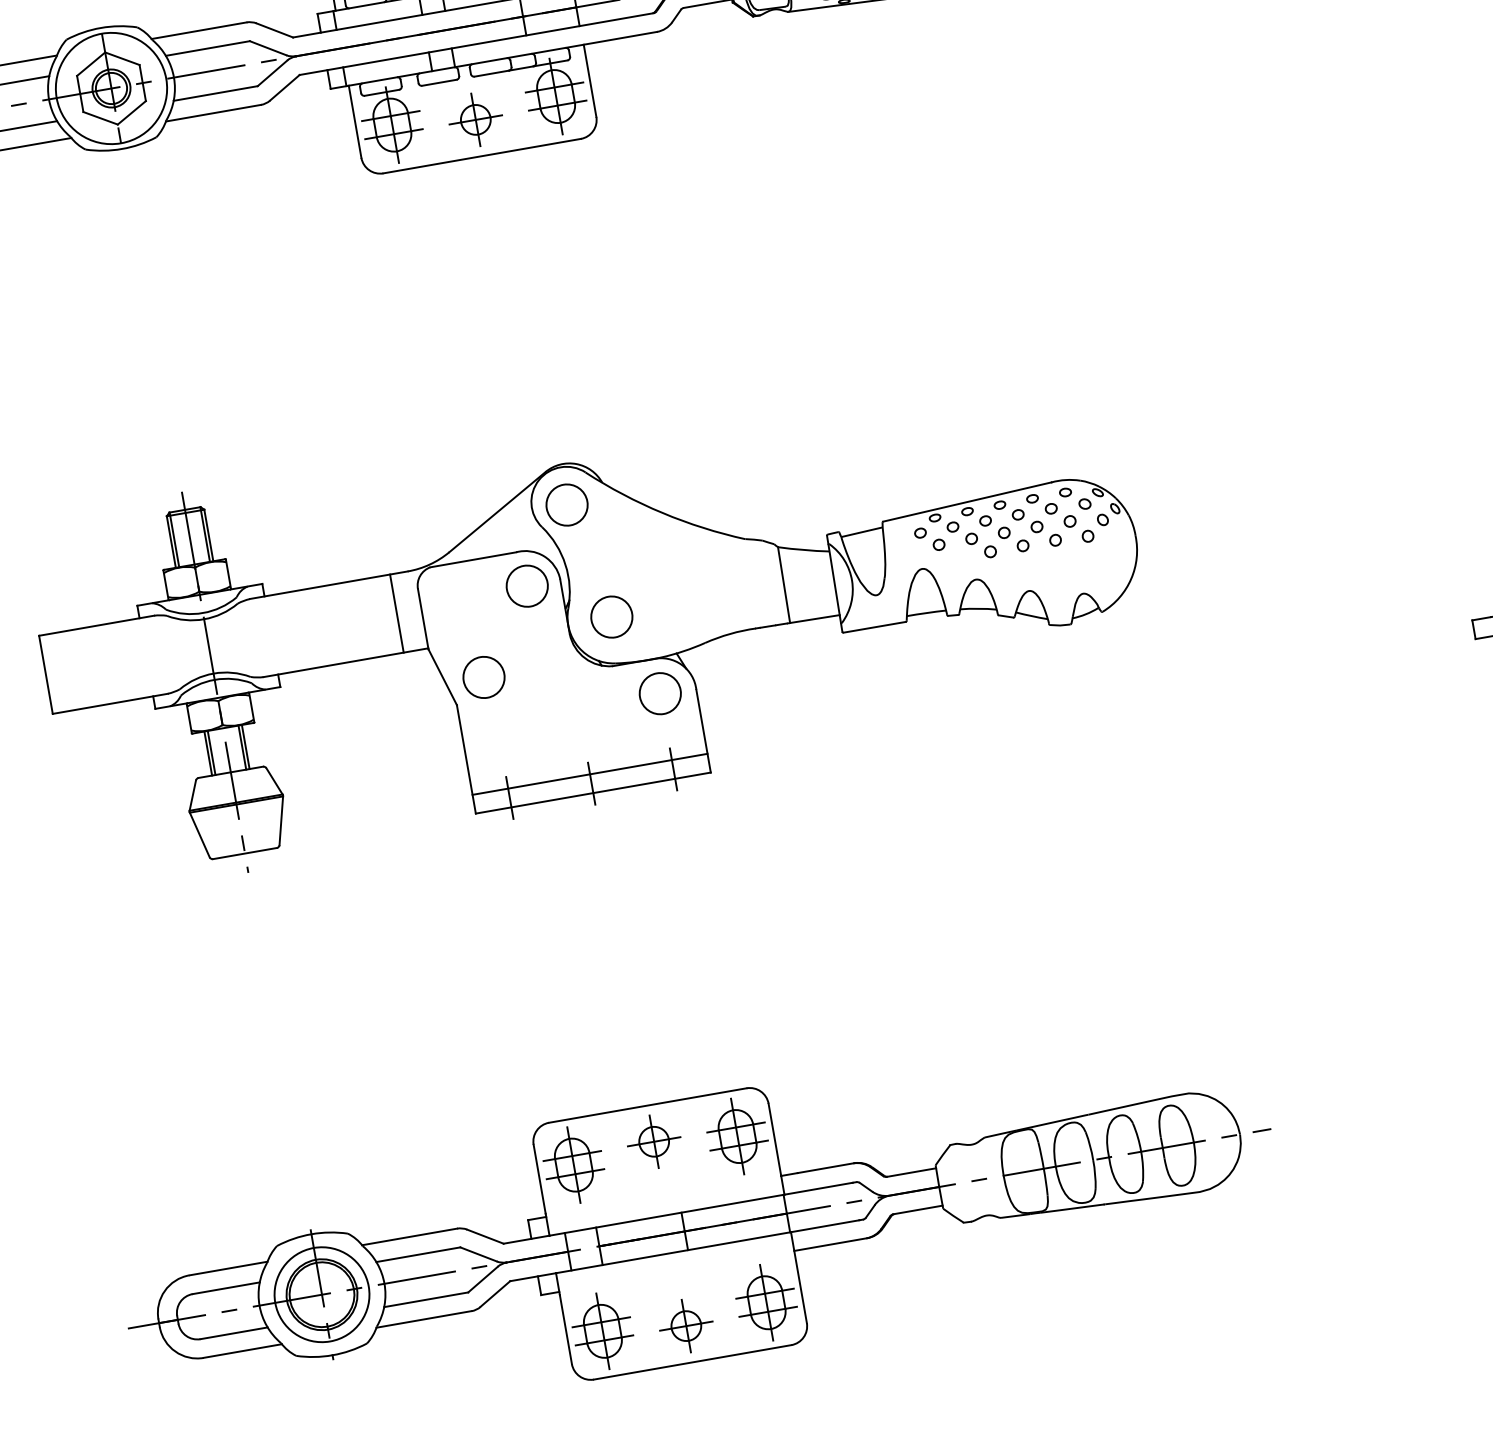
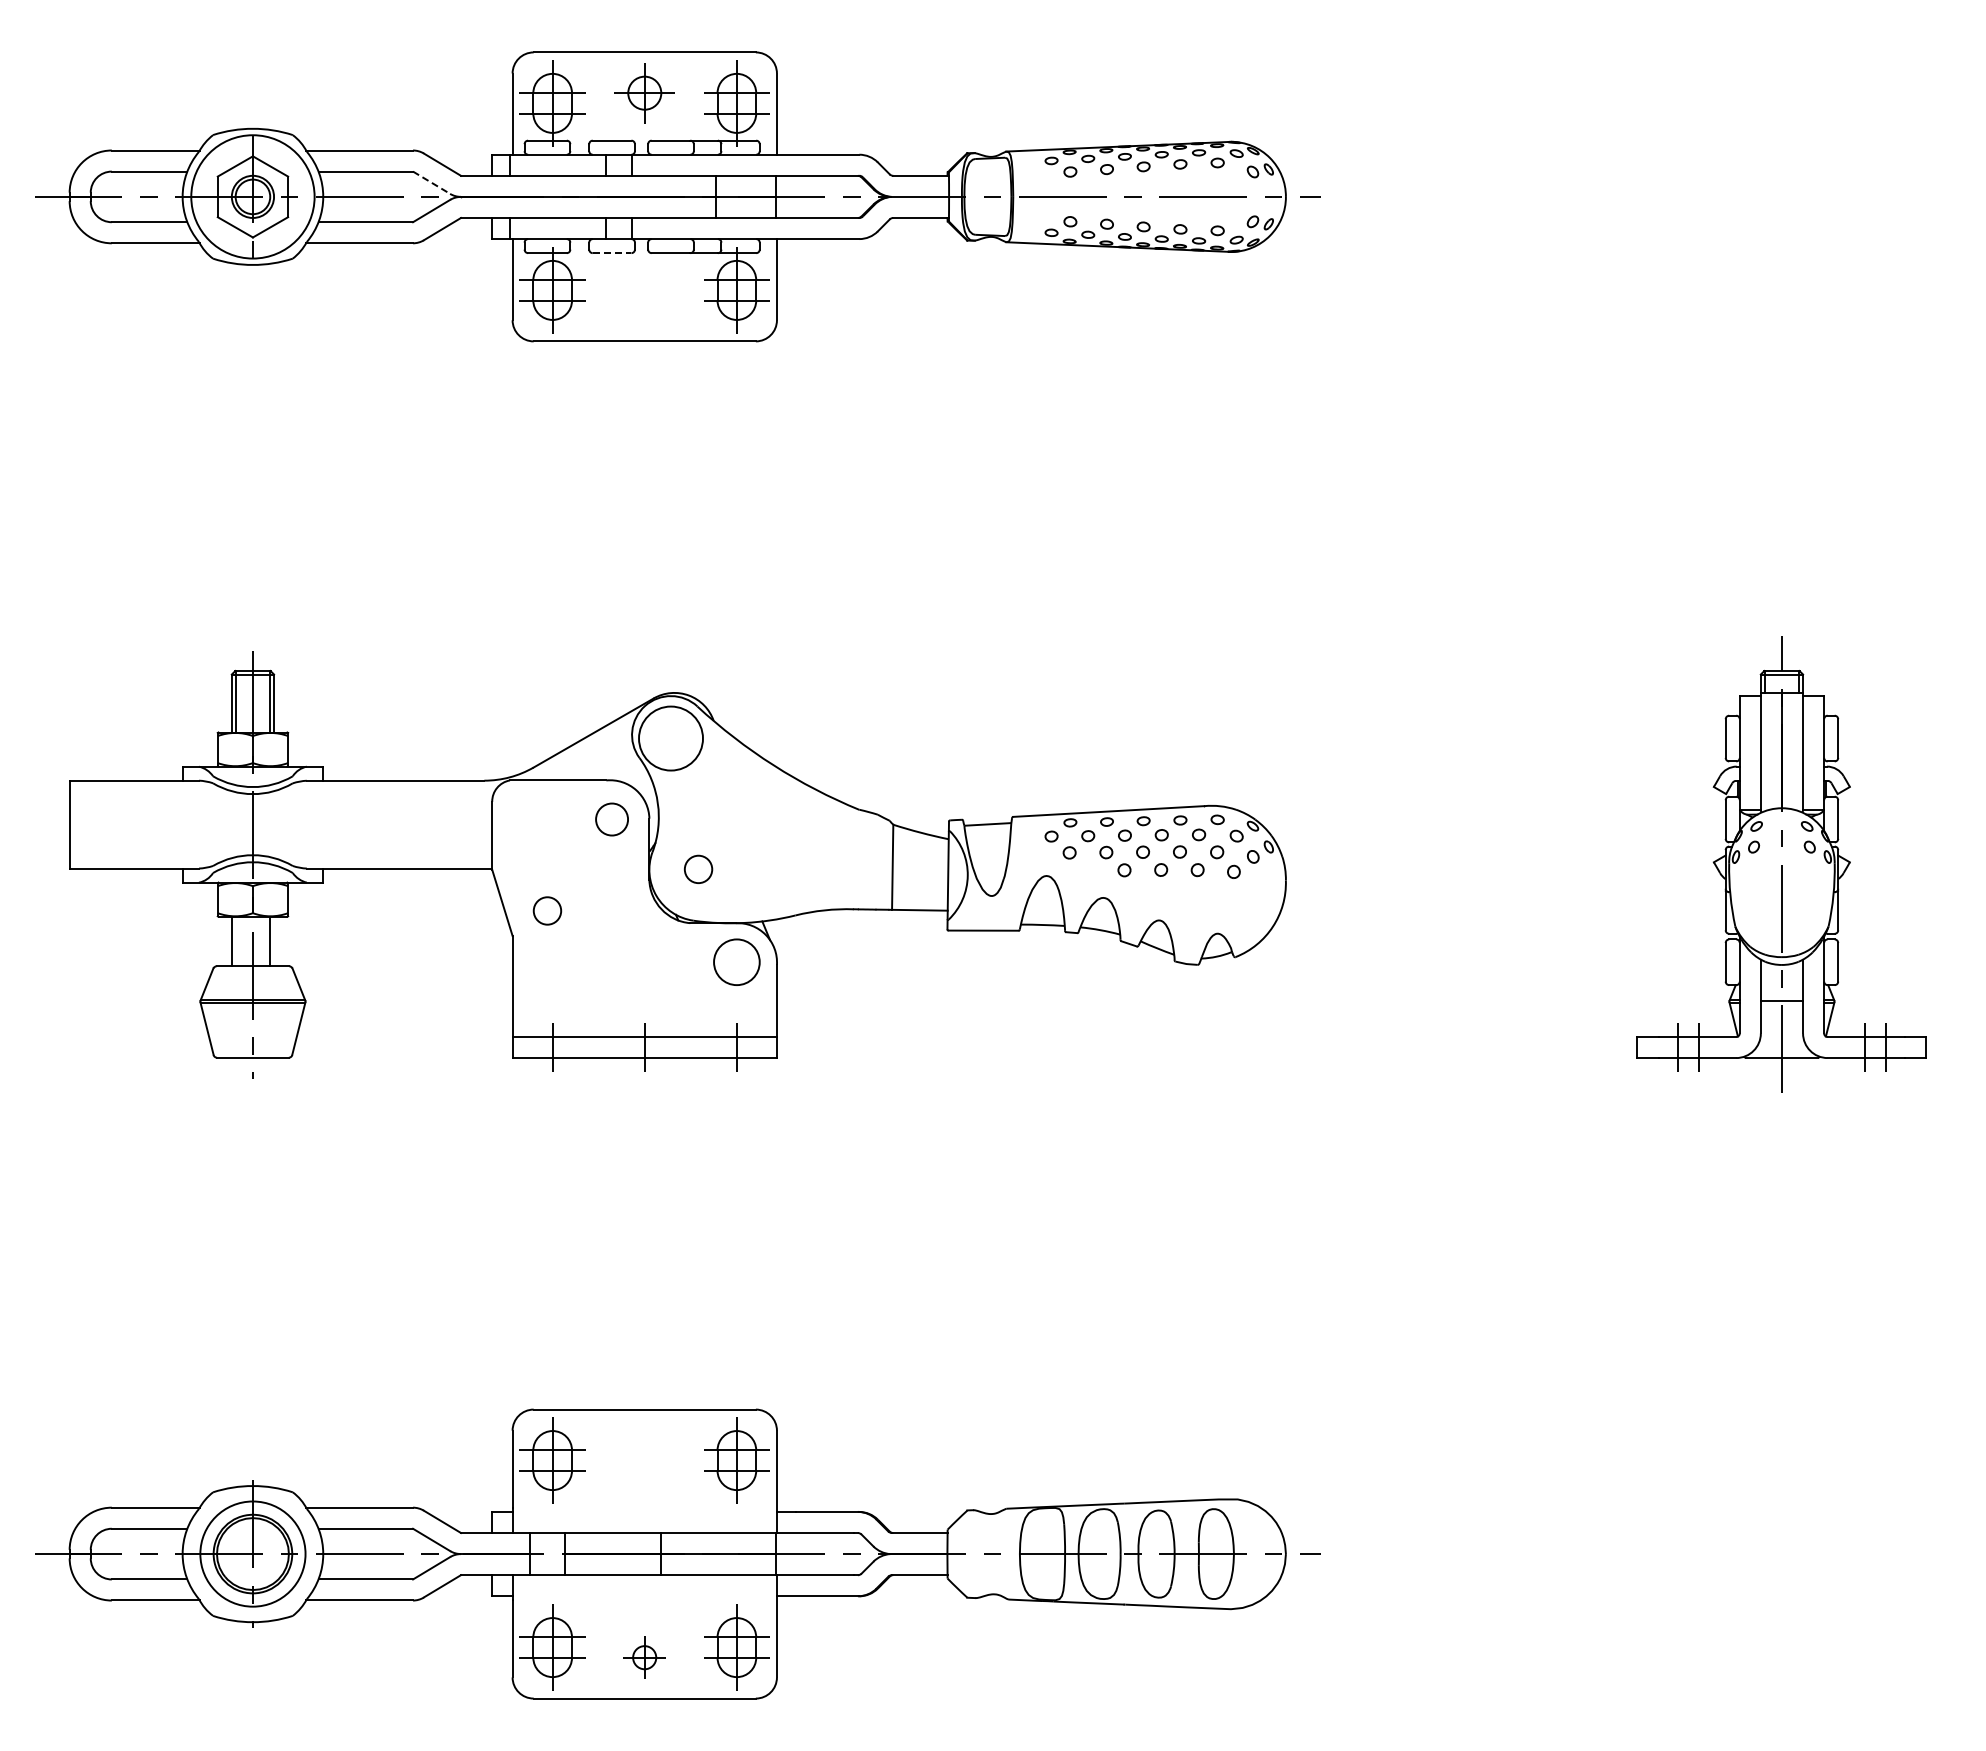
line: (267, 48) -> (431, 182), solid -> dashed
line: (439, 83) -> (612, 253), solid -> dashed
part: (475, 119) -> (644, 300), removed
circle: (566, 505) -> (670, 738), size x1.4
circle: (526, 586) -> (611, 819), size x0.7
line: (396, 613) -> (464, 824), removed
circle: (611, 617) -> (698, 869), size x0.6
circle: (483, 677) -> (547, 910), size x0.6
line: (246, 746) -> (274, 941), removed
line: (211, 752) -> (235, 941), removed
part: (653, 1141) -> (644, 1450), removed
part: (686, 1325) -> (644, 1657), size x0.7

